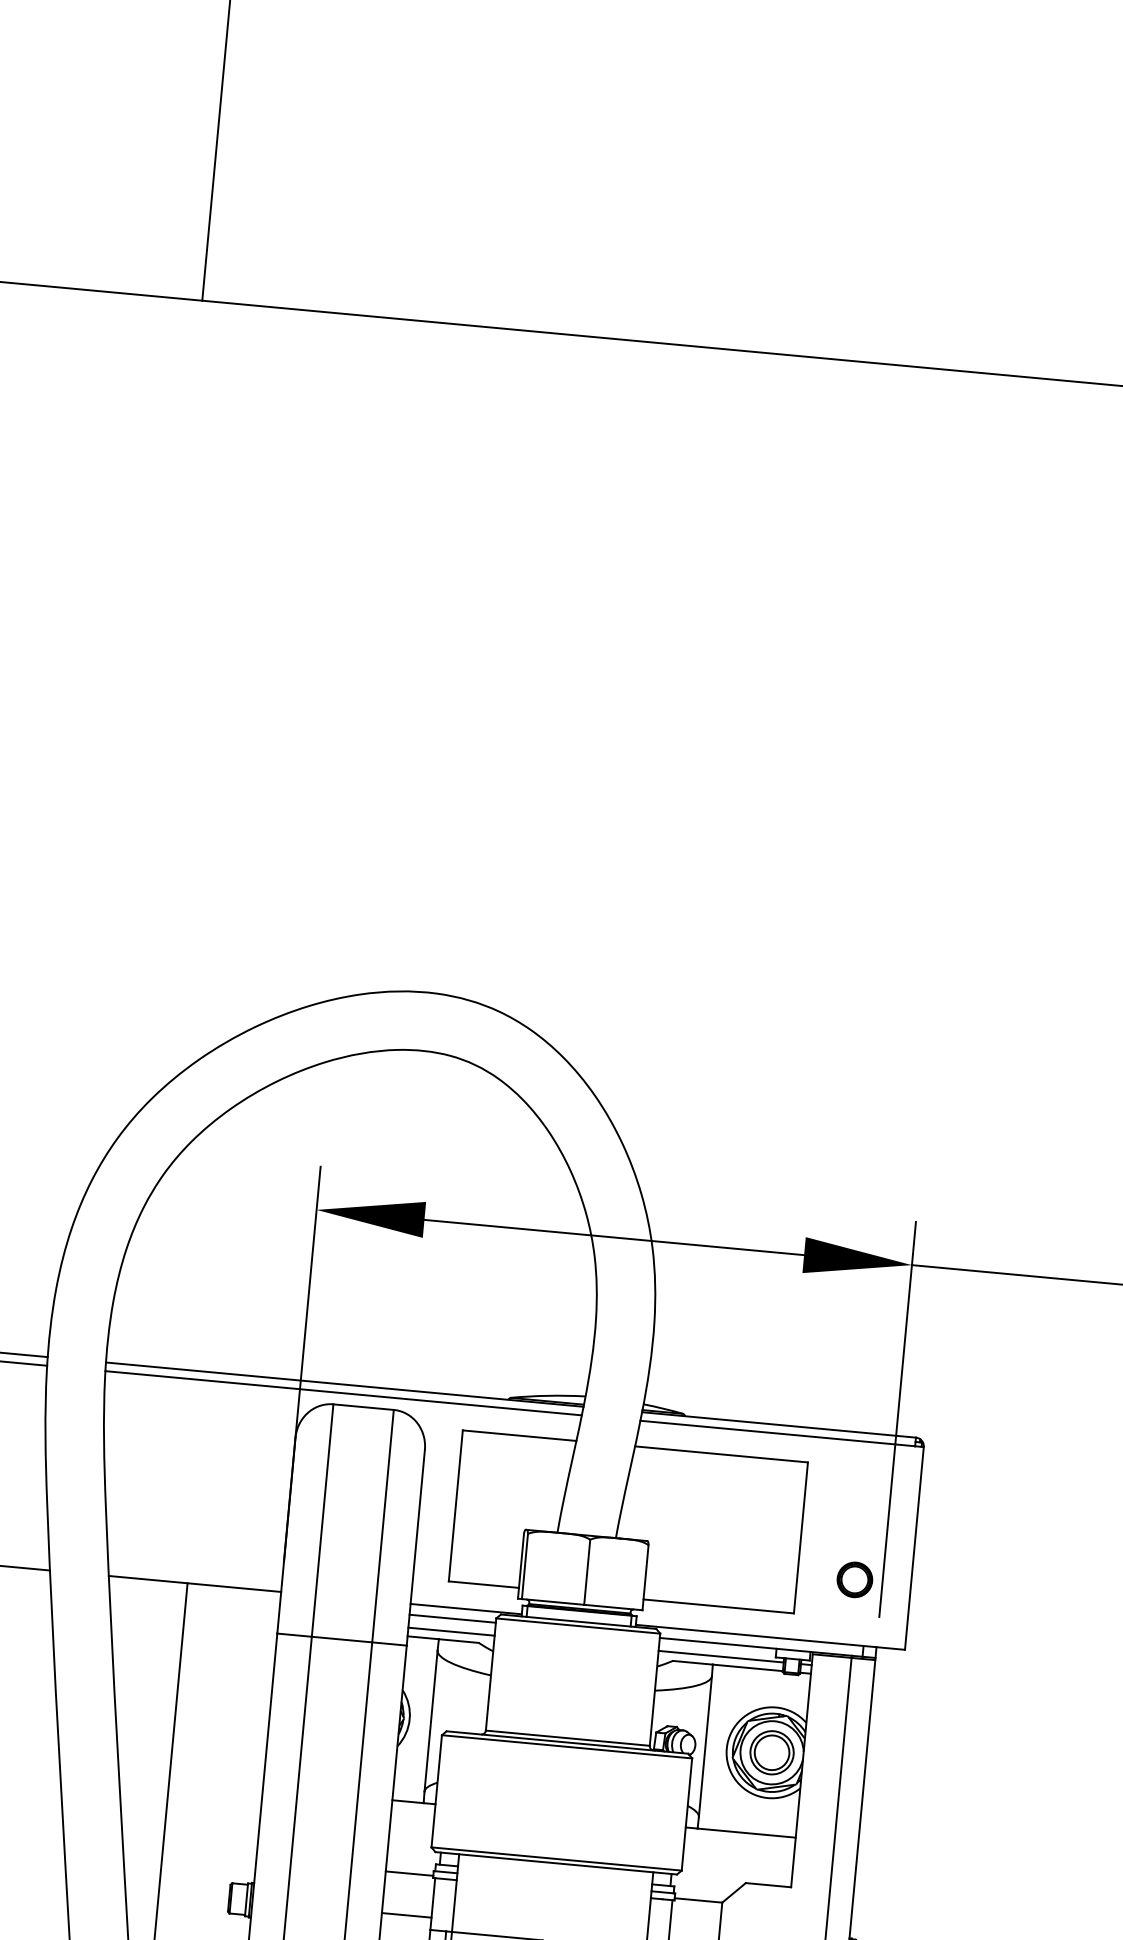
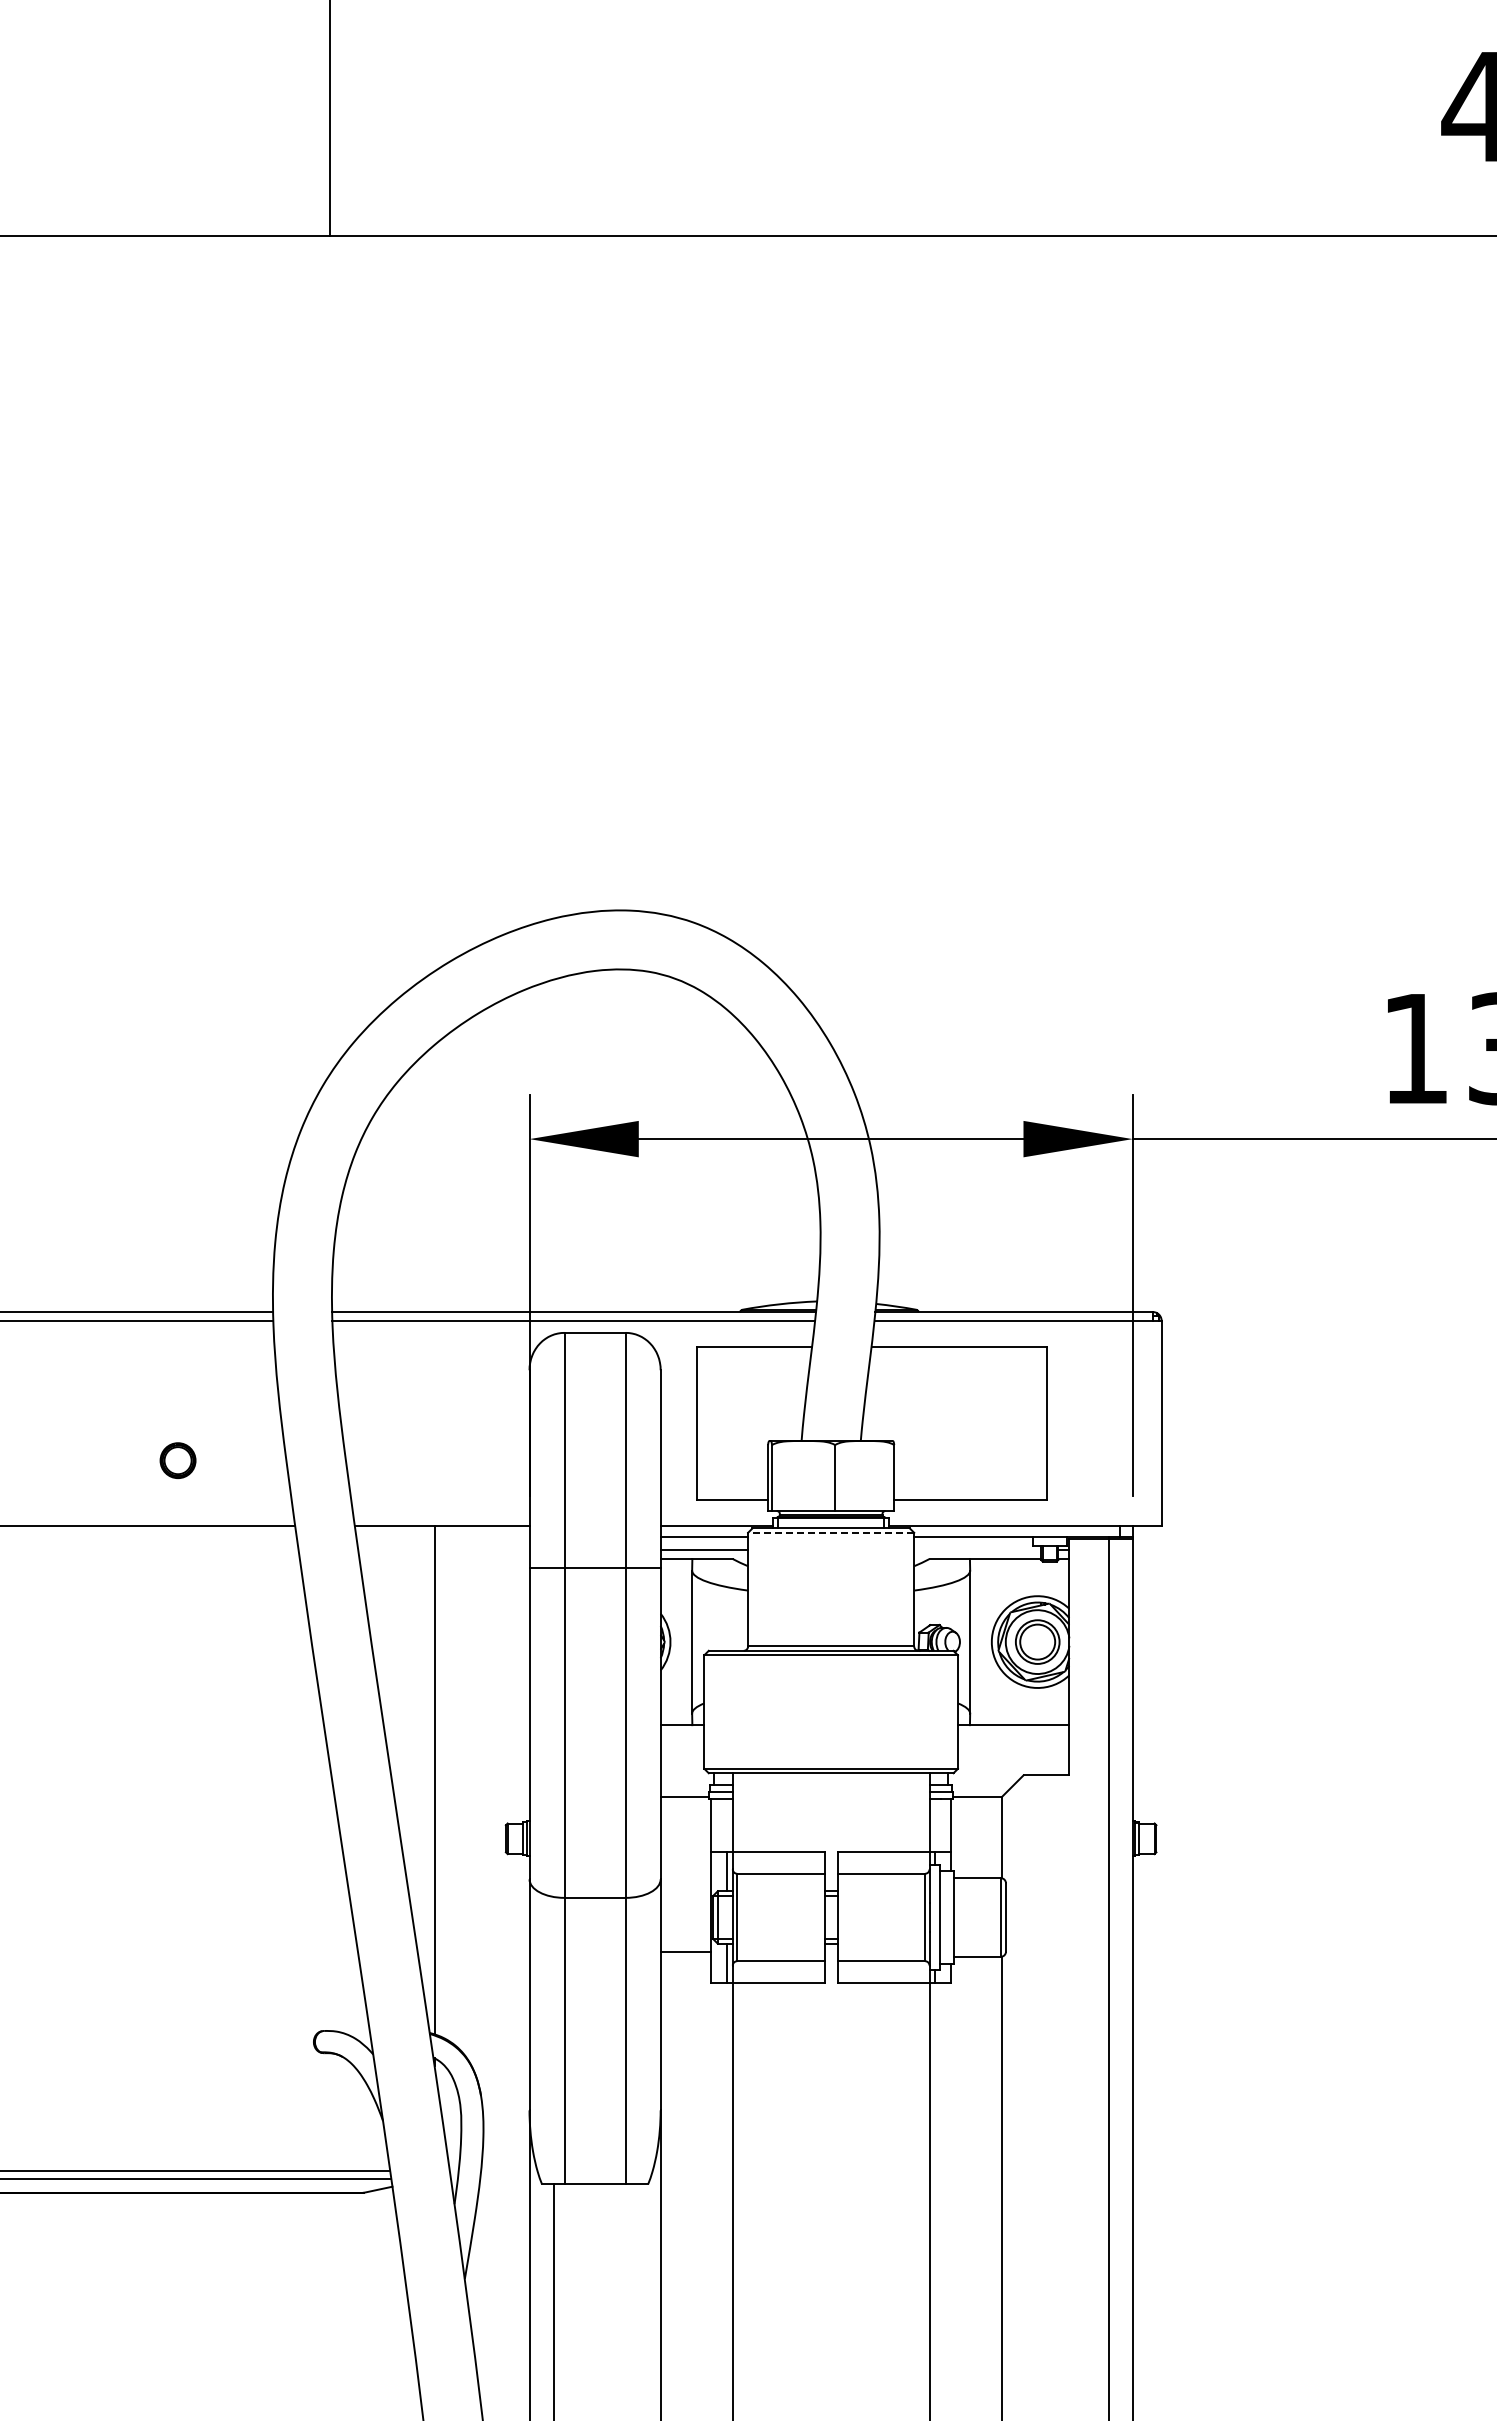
part: (854, 1579) -> (1104, 1460), removed
line: (577, 1625) -> (830, 1532), solid -> dashed
line: (721, 1656) -> (977, 1550), removed
line: (406, 1915) -> (685, 1839), removed

